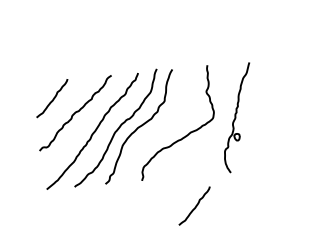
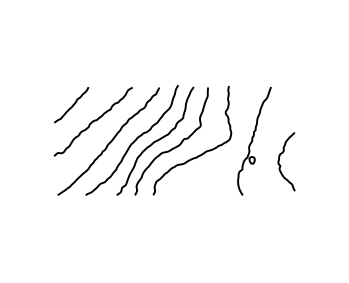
curve: (157, 131) -> (173, 147), added
curve: (266, 139) -> (281, 165), added
curve: (195, 206) -> (204, 225), removed

